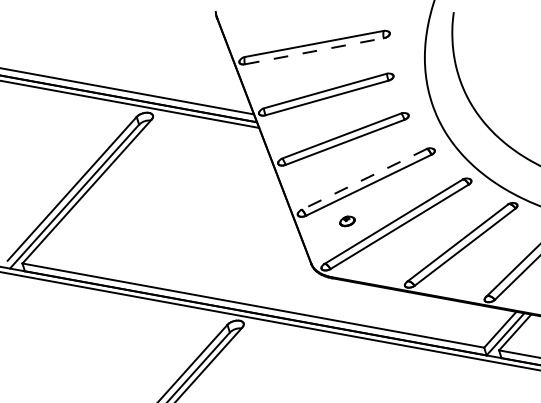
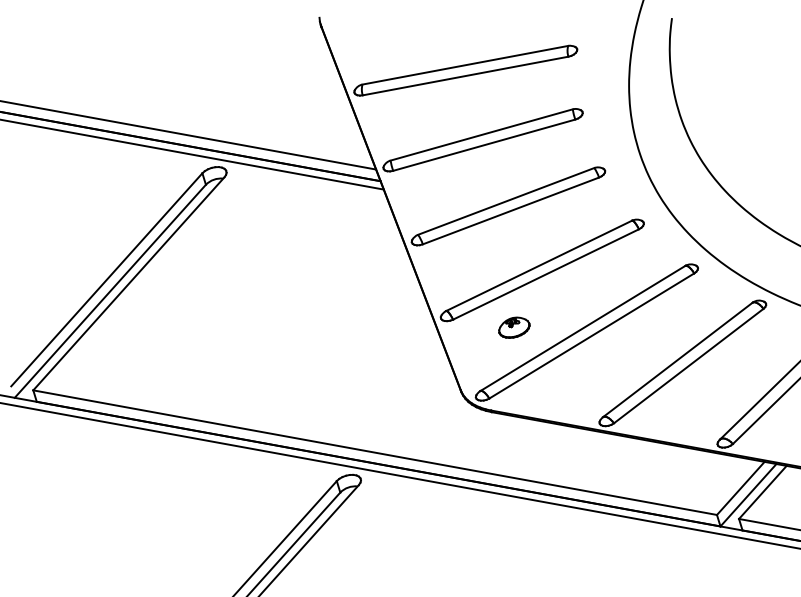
line: (314, 51) -> (465, 76), dashed -> solid
line: (364, 179) -> (539, 265), dashed -> solid
part: (347, 221) -> (514, 328), size x1.43

